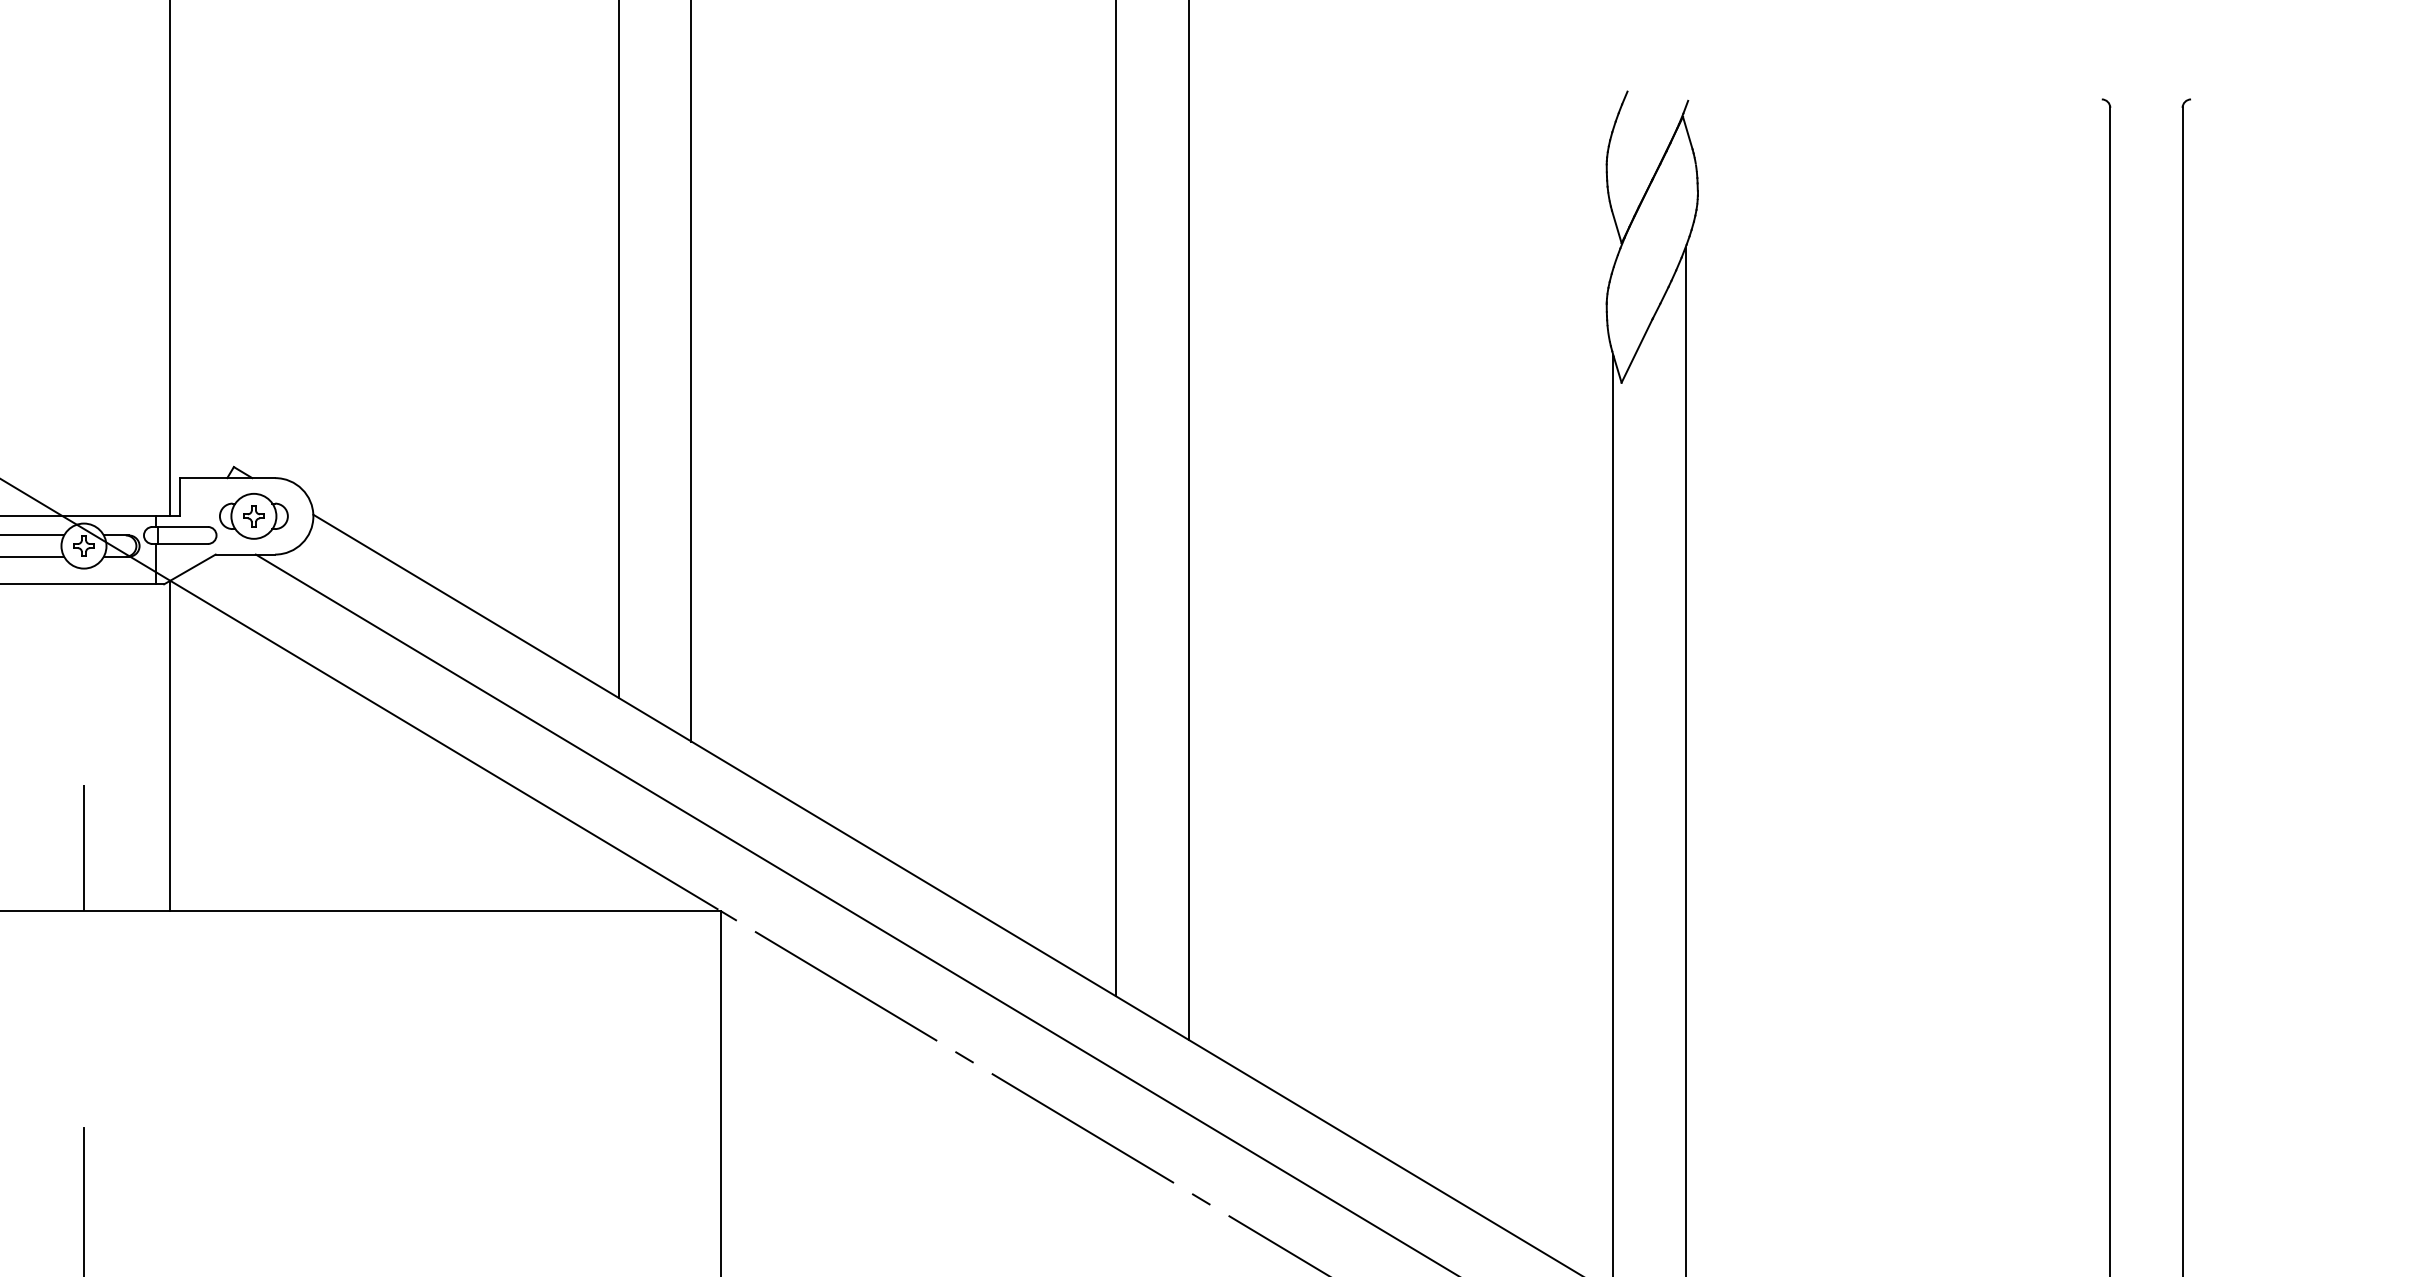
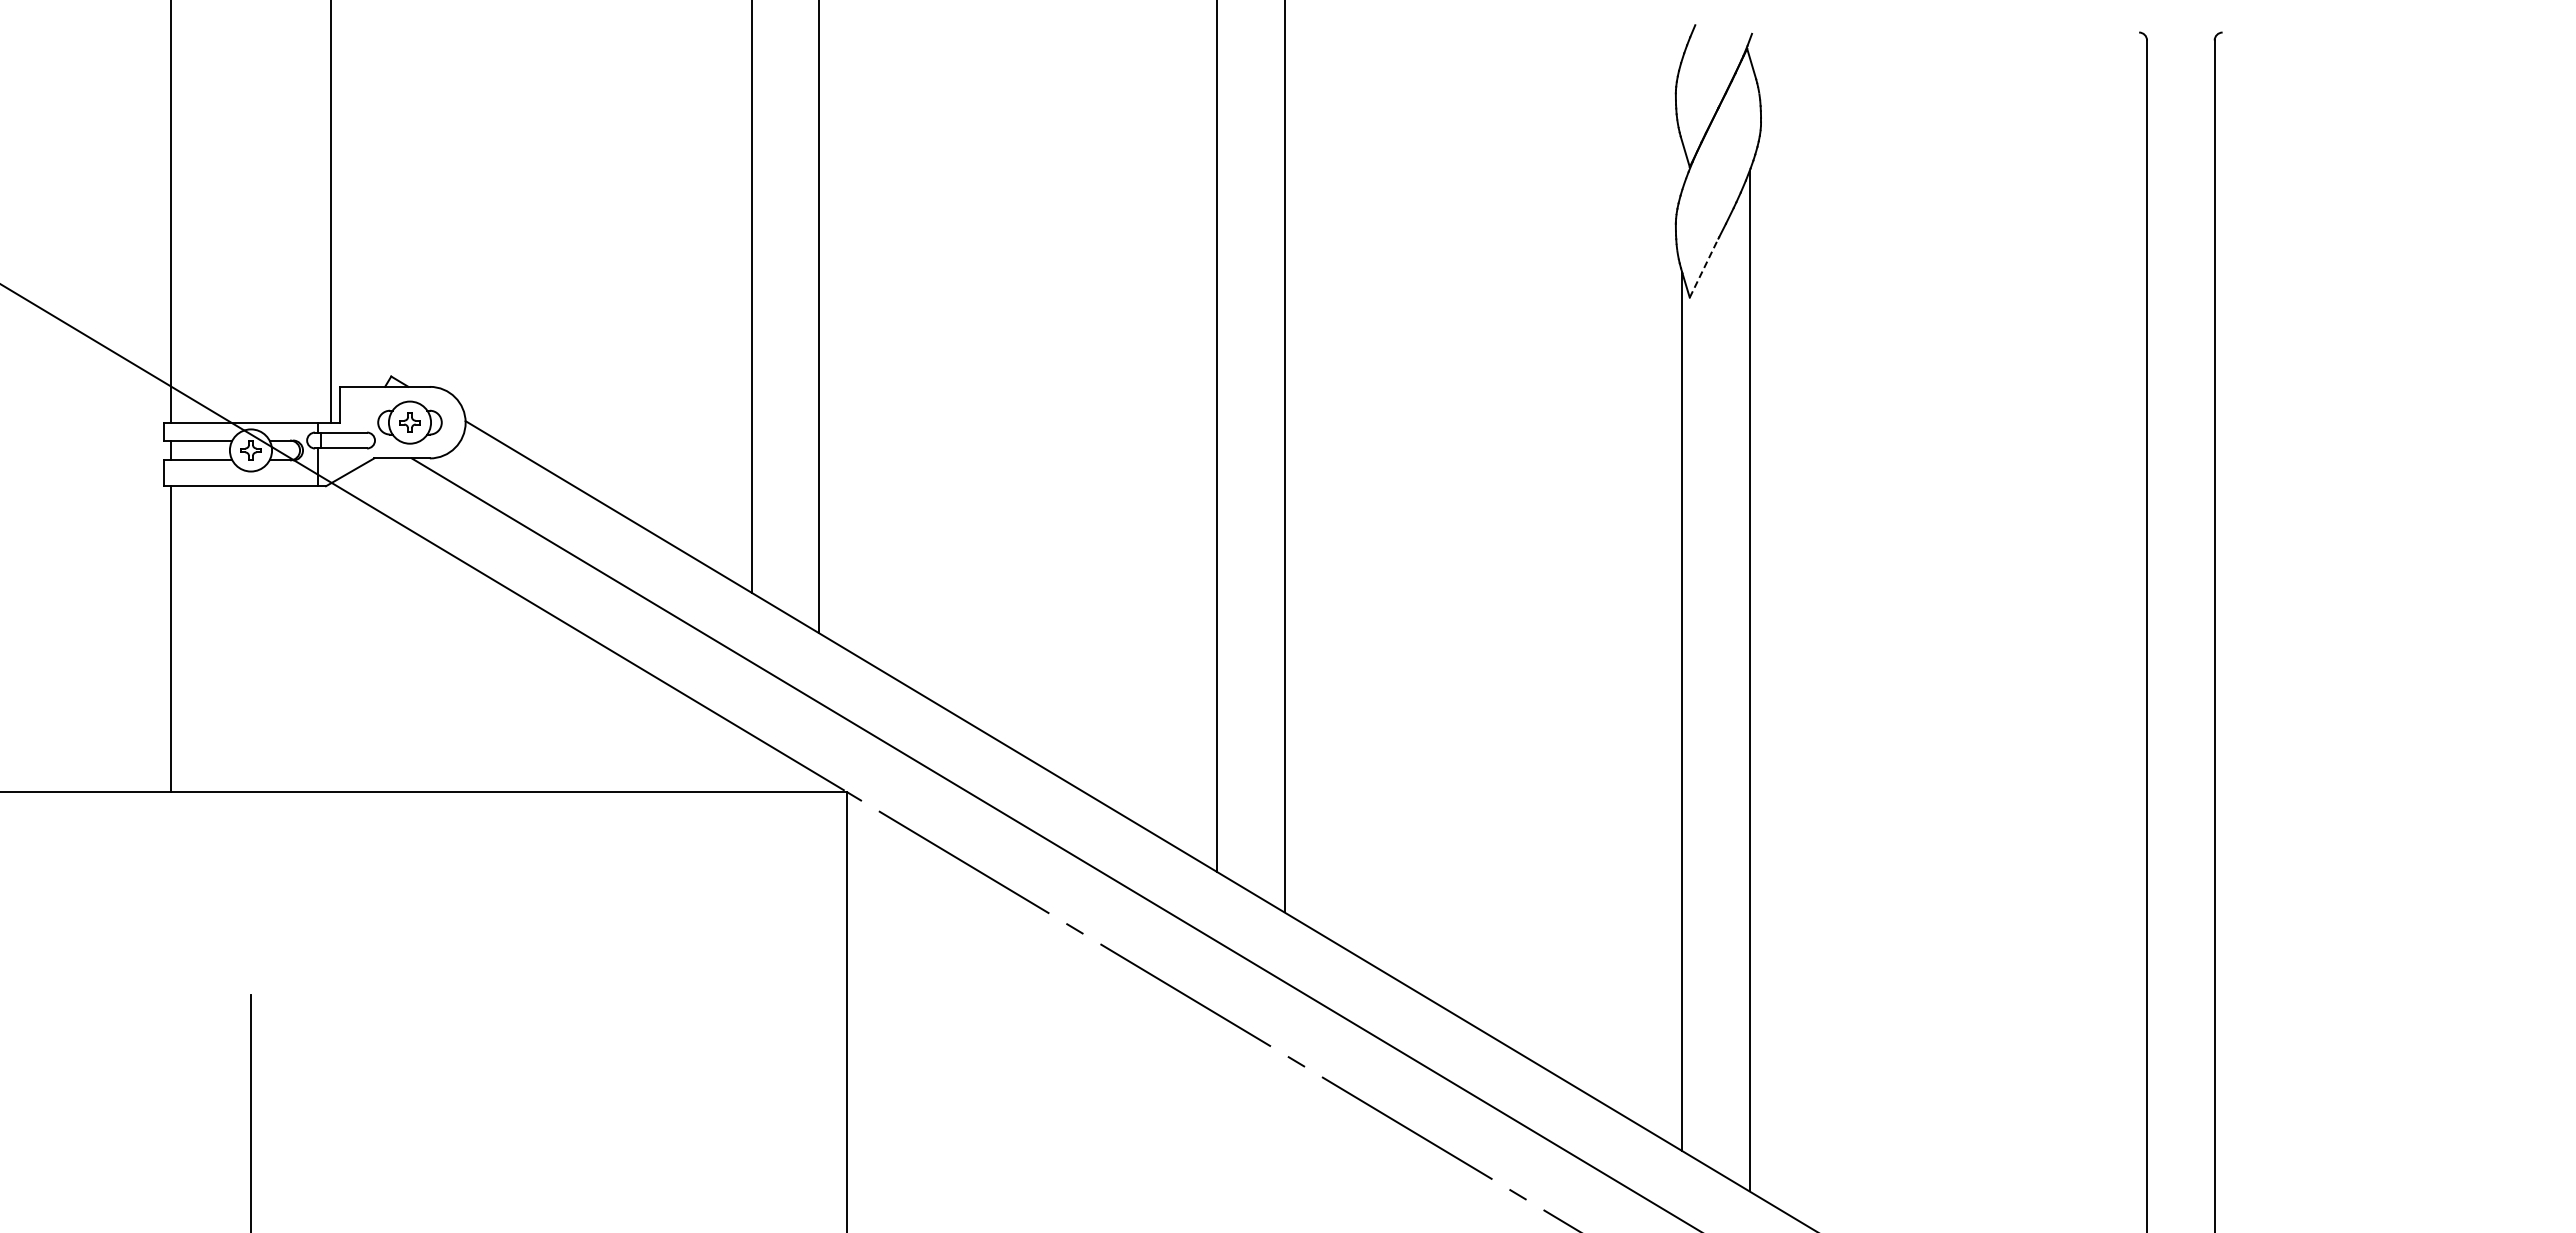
line: (1637, 351) -> (1704, 268), solid -> dashed
line: (170, 745) -> (331, 637), removed
line: (84, 848) -> (251, 733), removed

